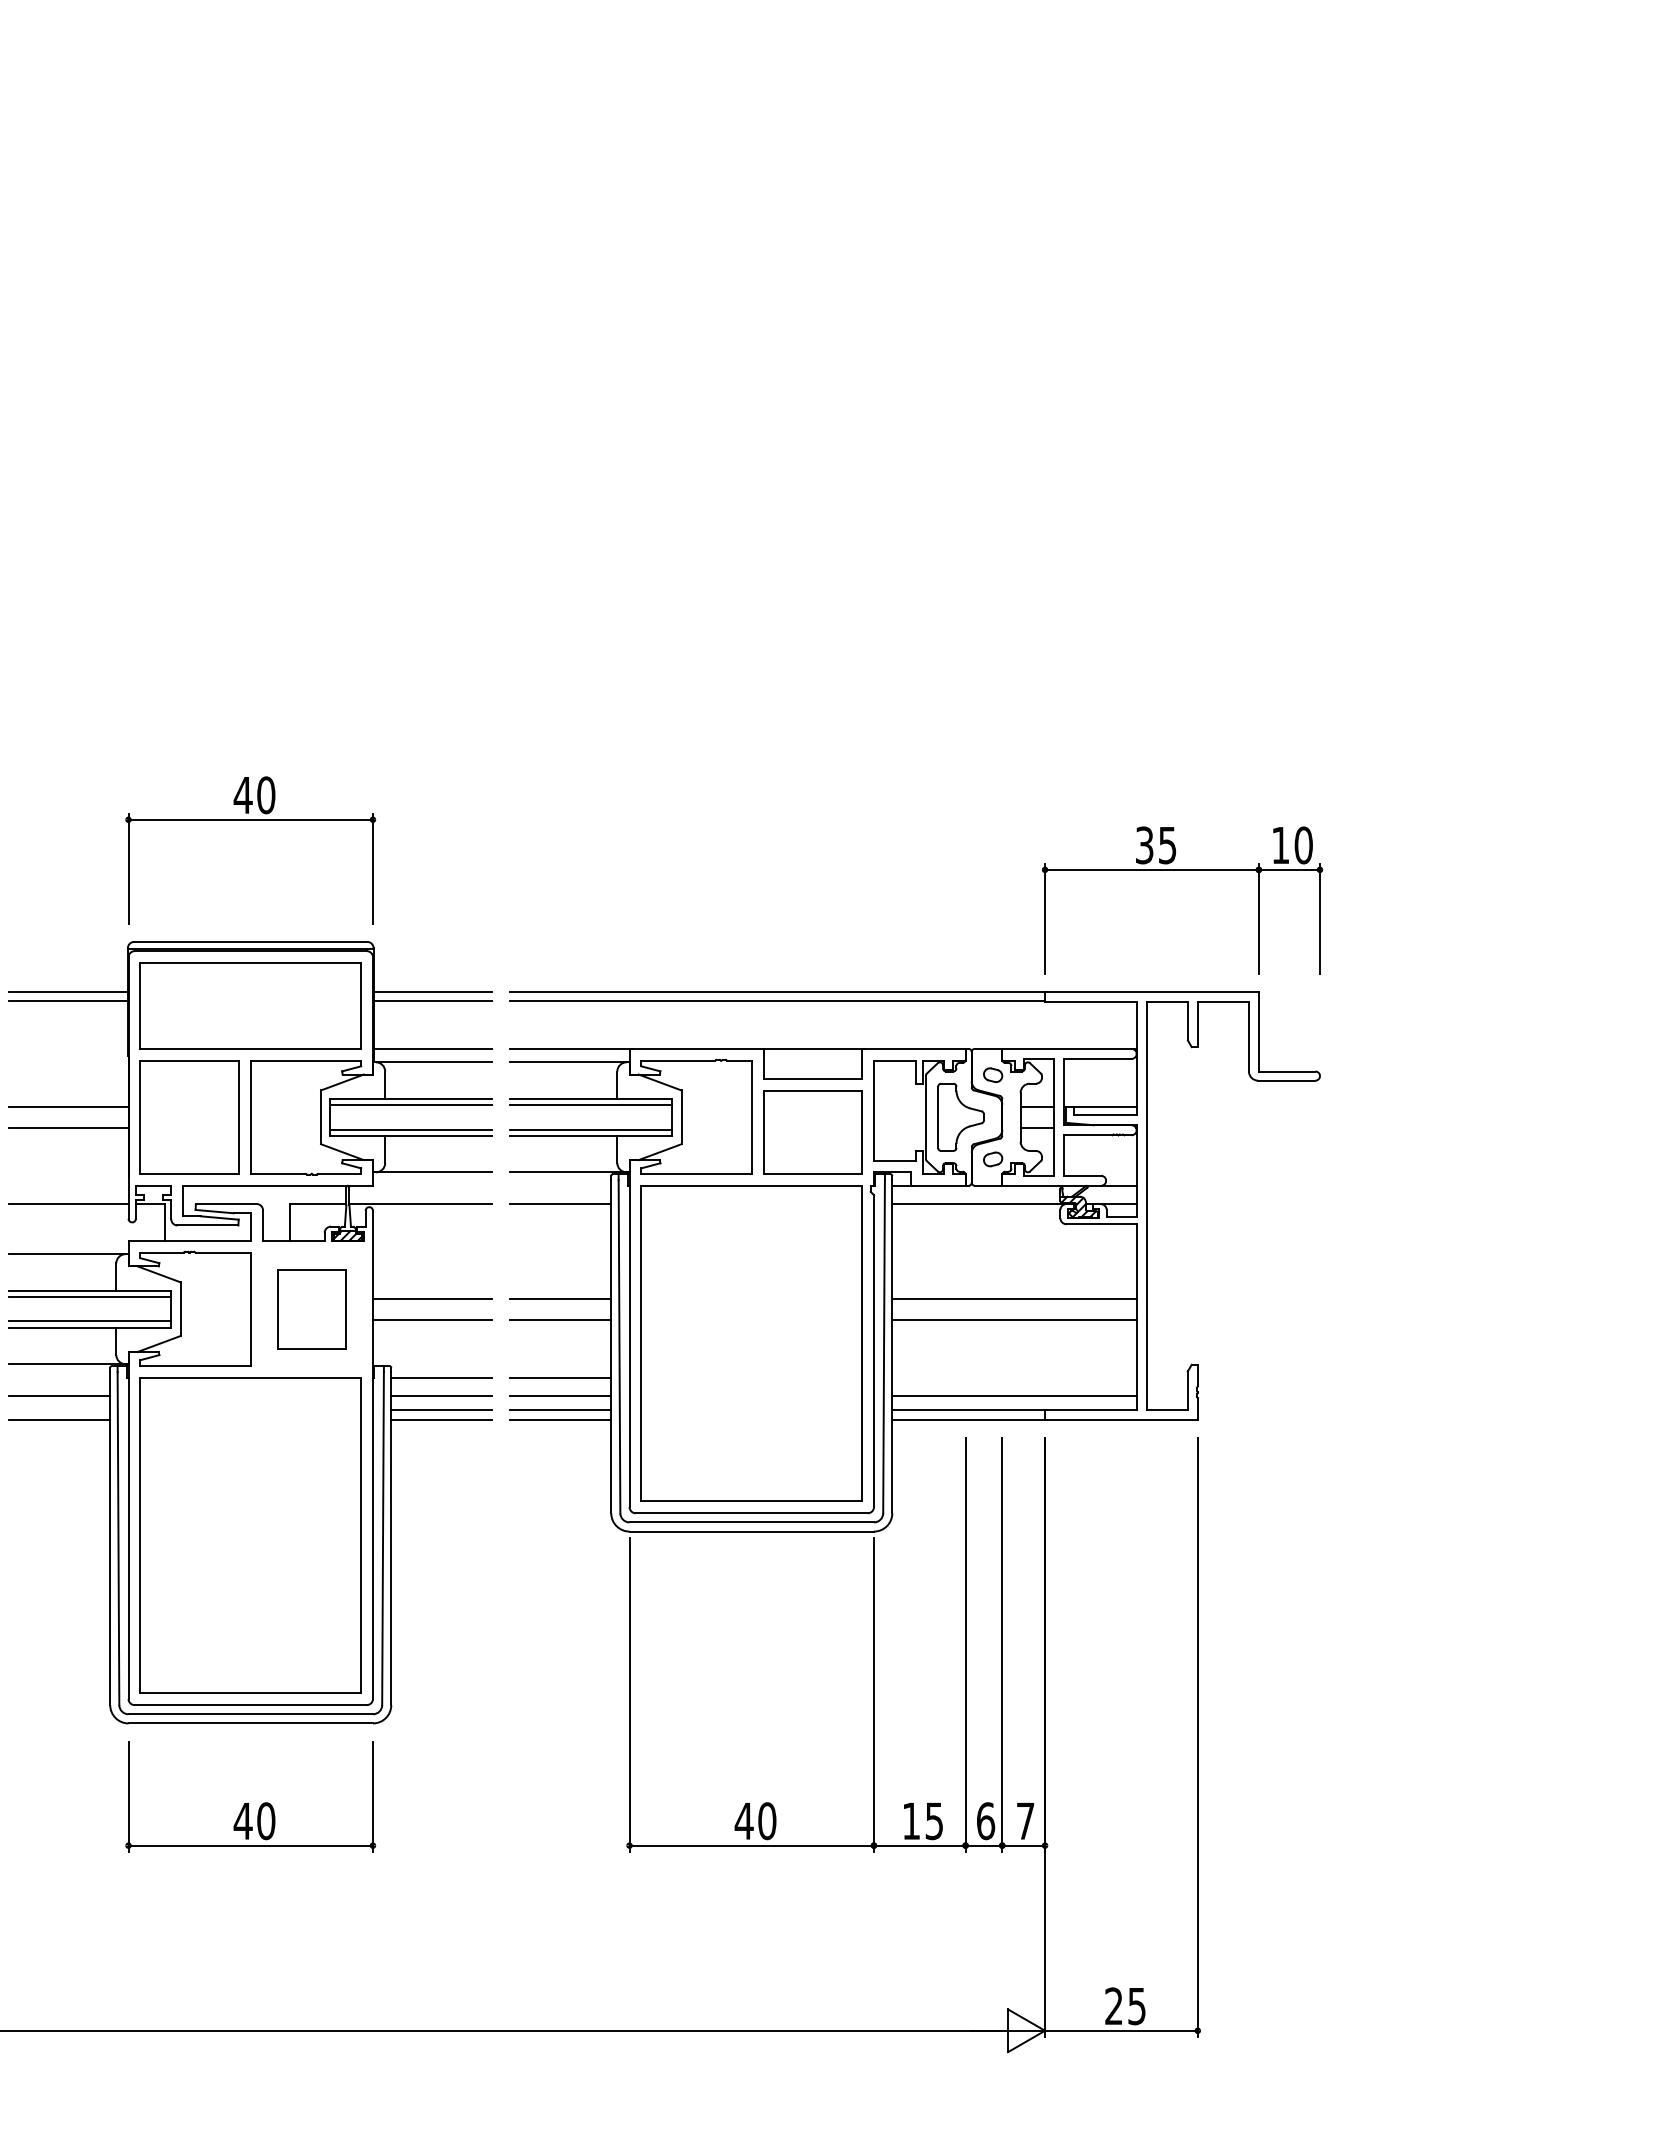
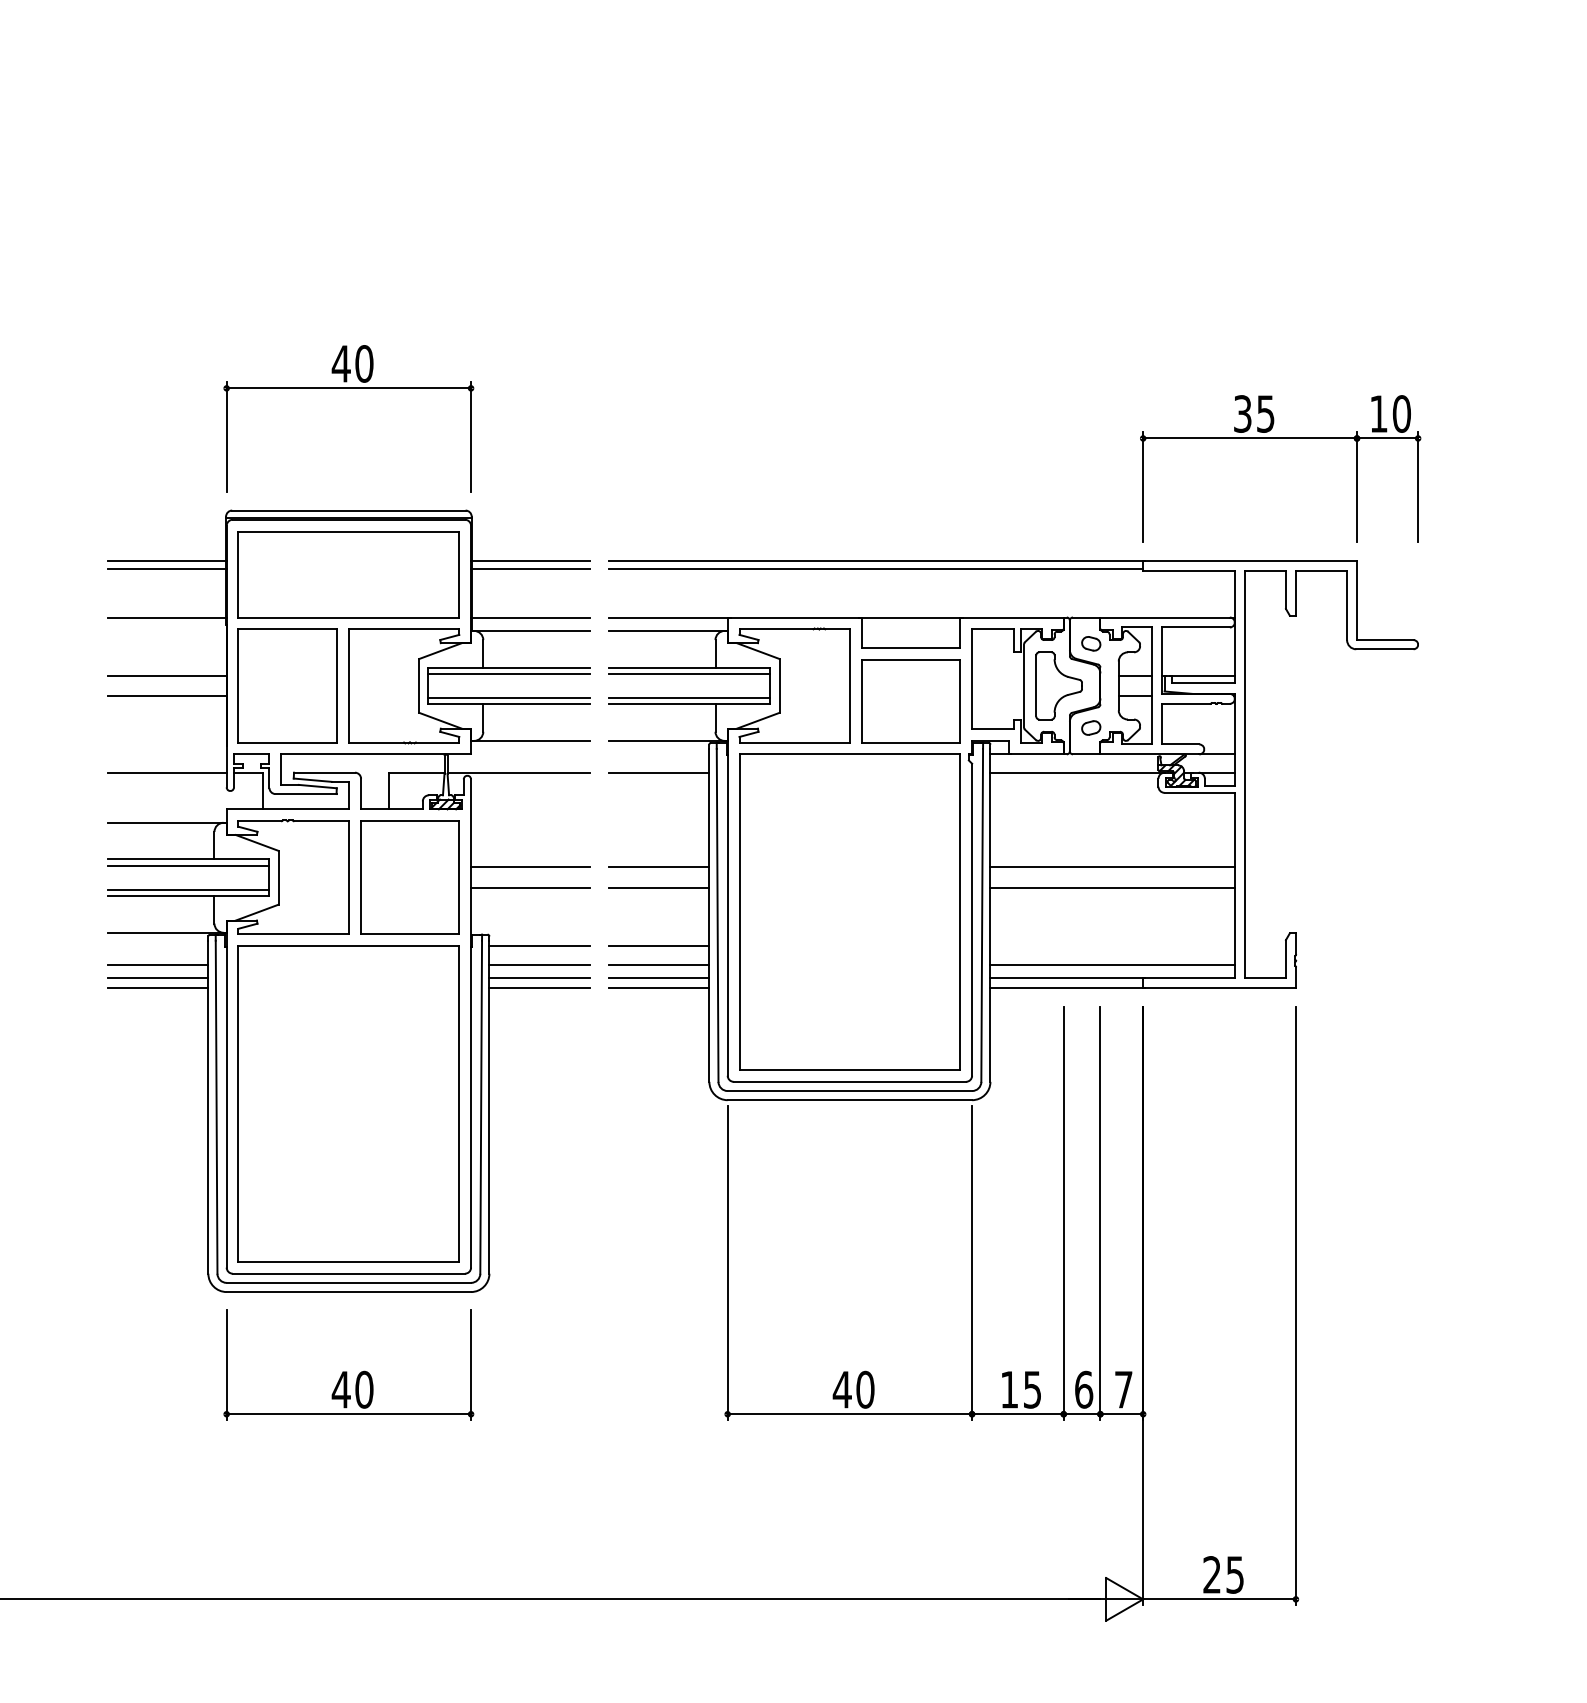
line: (68, 1048) -> (166, 617), added
part: (311, 1309) -> (409, 878), size x1.43
line: (59, 1409) -> (157, 978), added

